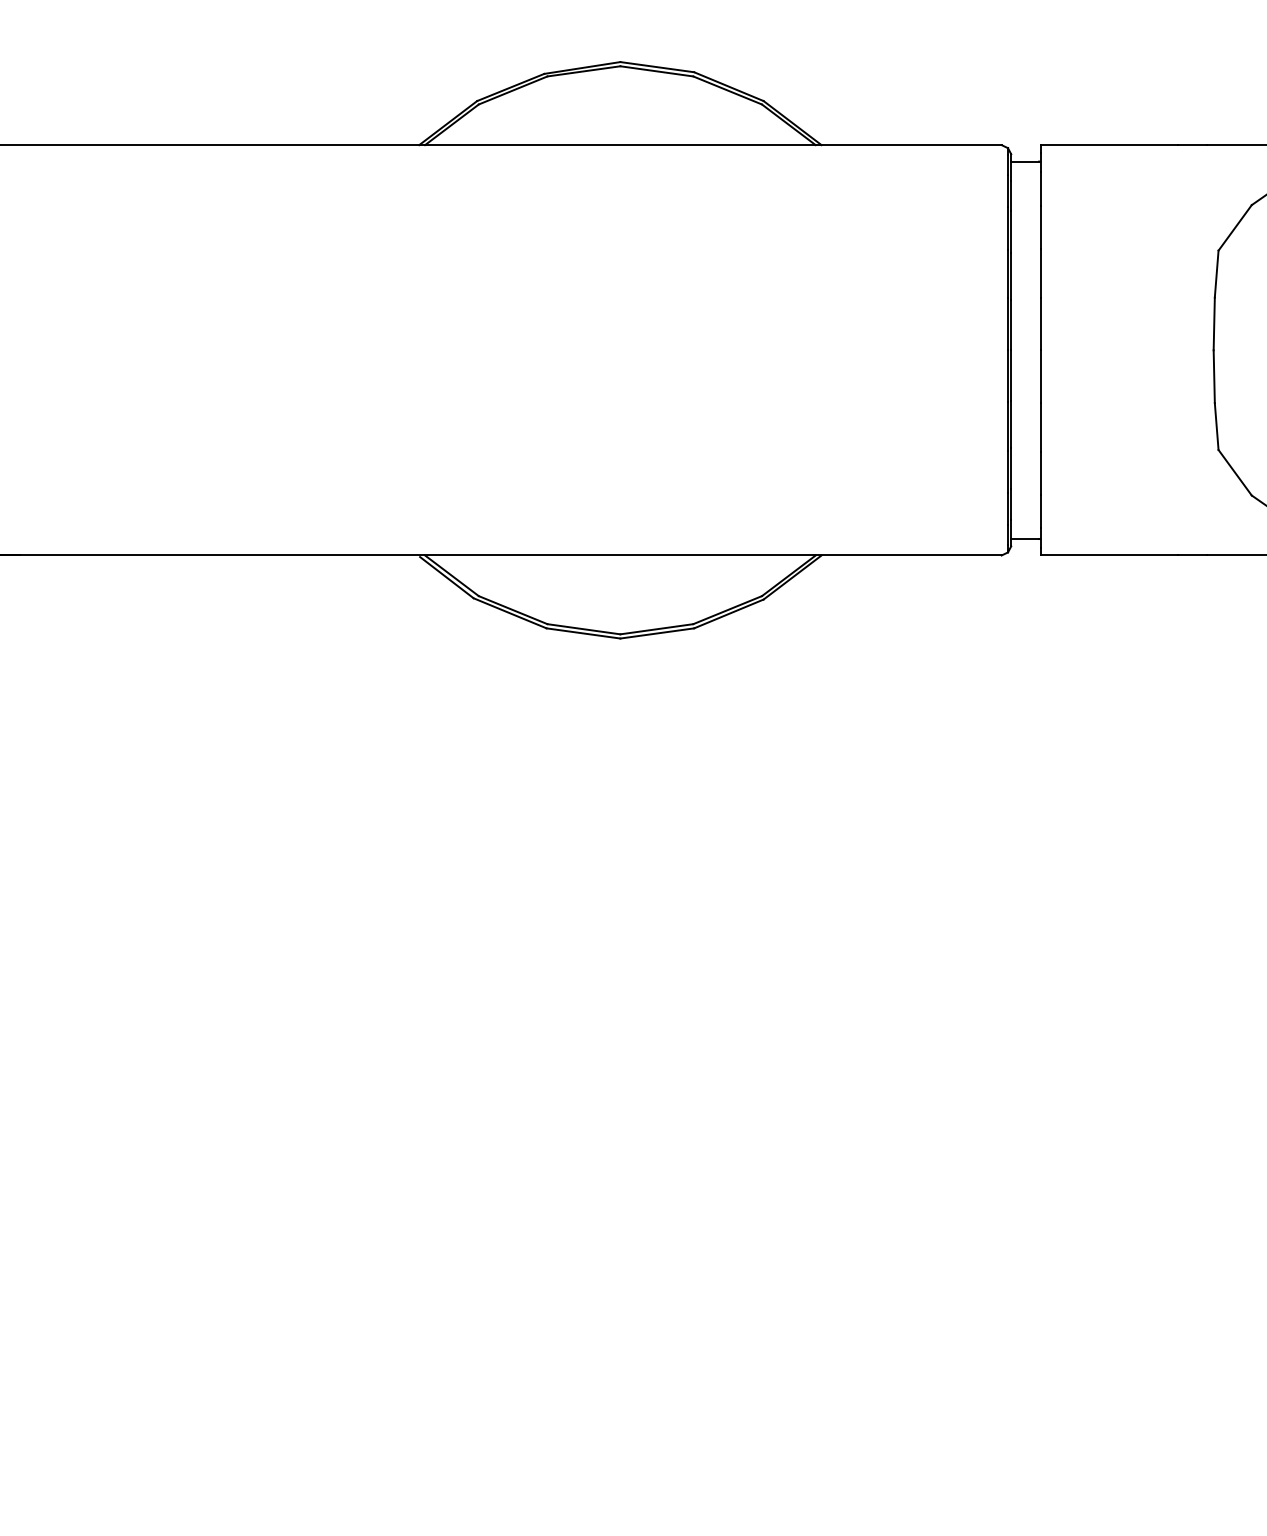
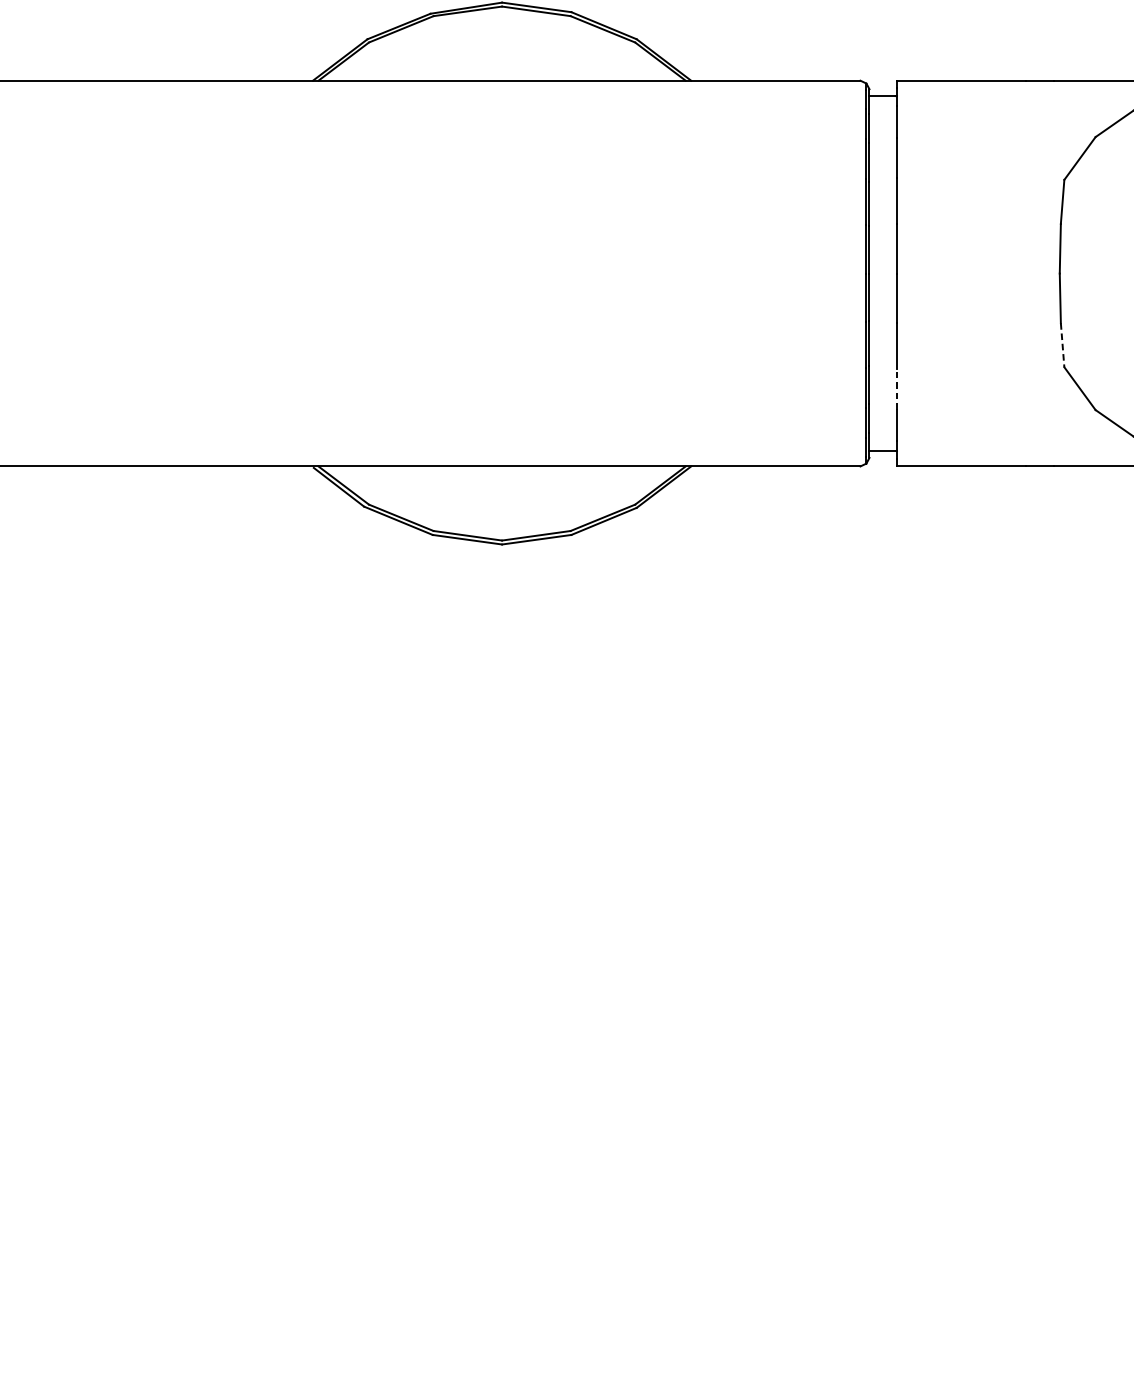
line: (1216, 426) -> (1062, 345), solid -> dashed
line: (1040, 472) -> (896, 388), solid -> dashed

